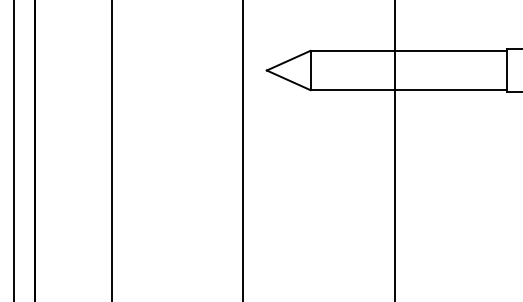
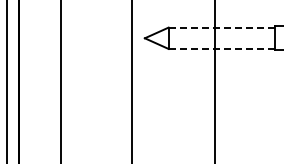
line: (407, 50) -> (221, 27), solid -> dashed
line: (407, 89) -> (221, 48), solid -> dashed

